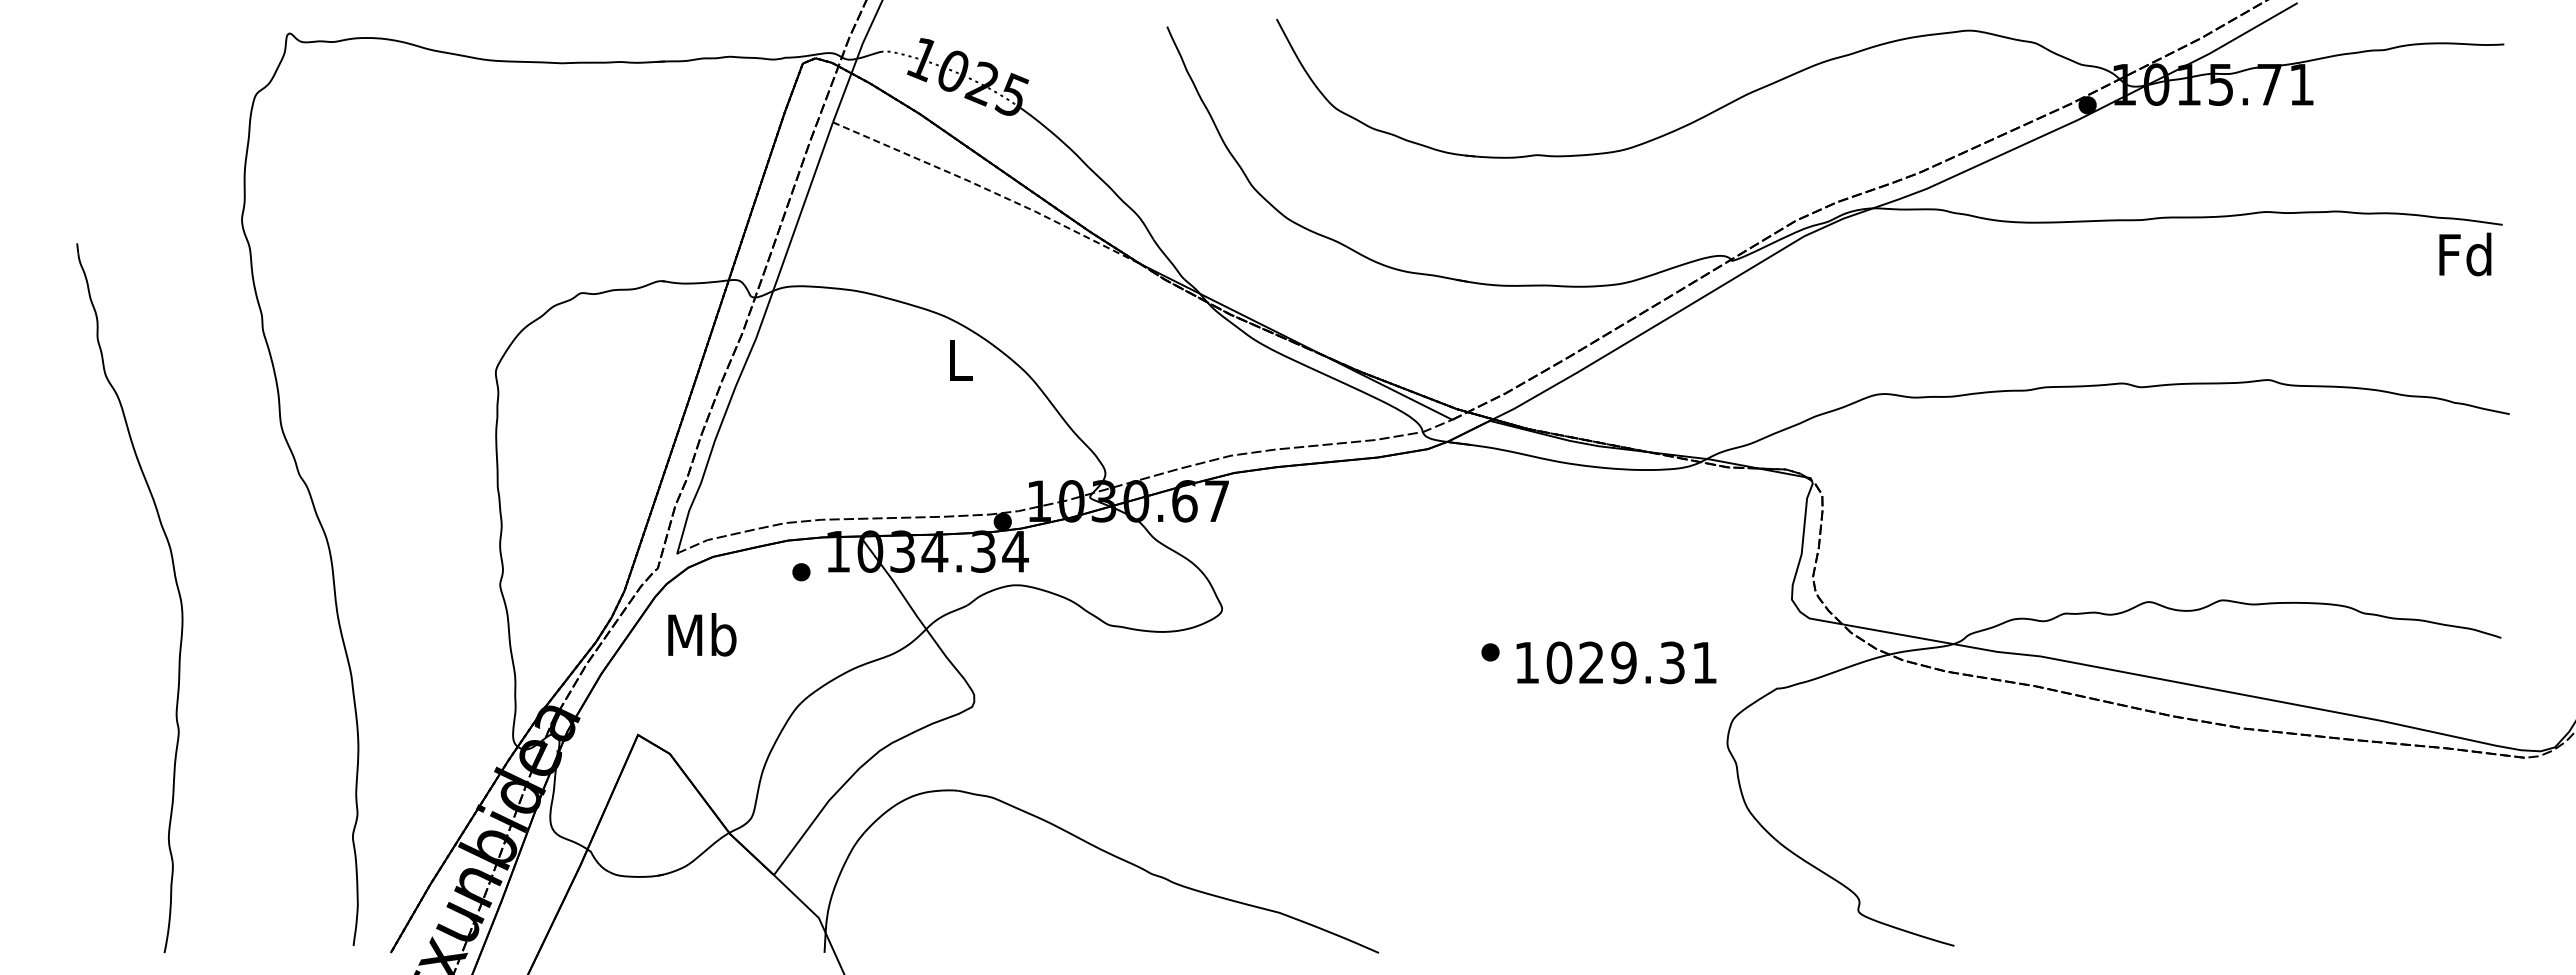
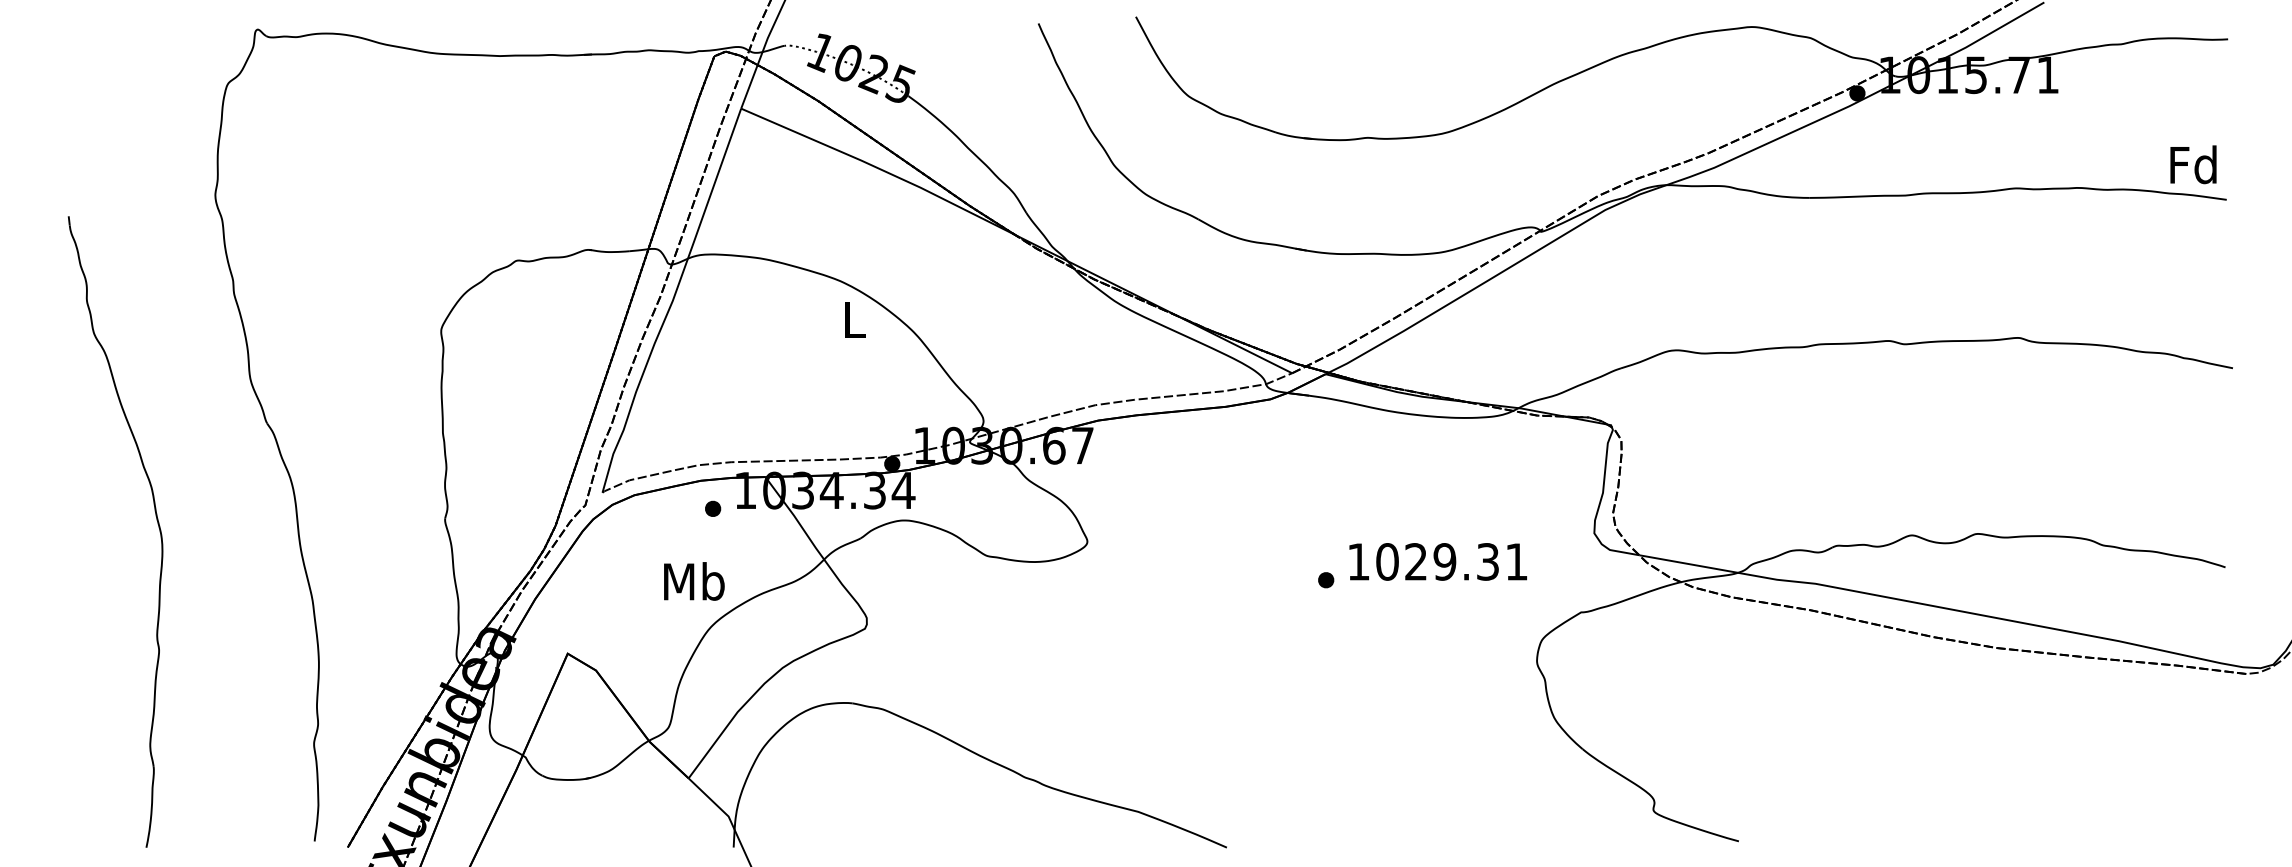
line: (988, 190) -> (879, 169), dashed -> solid
text: (2465, 254) -> (2193, 164), moved
text: (702, 634) -> (694, 581), moved
text: (1616, 662) -> (1438, 561), moved

